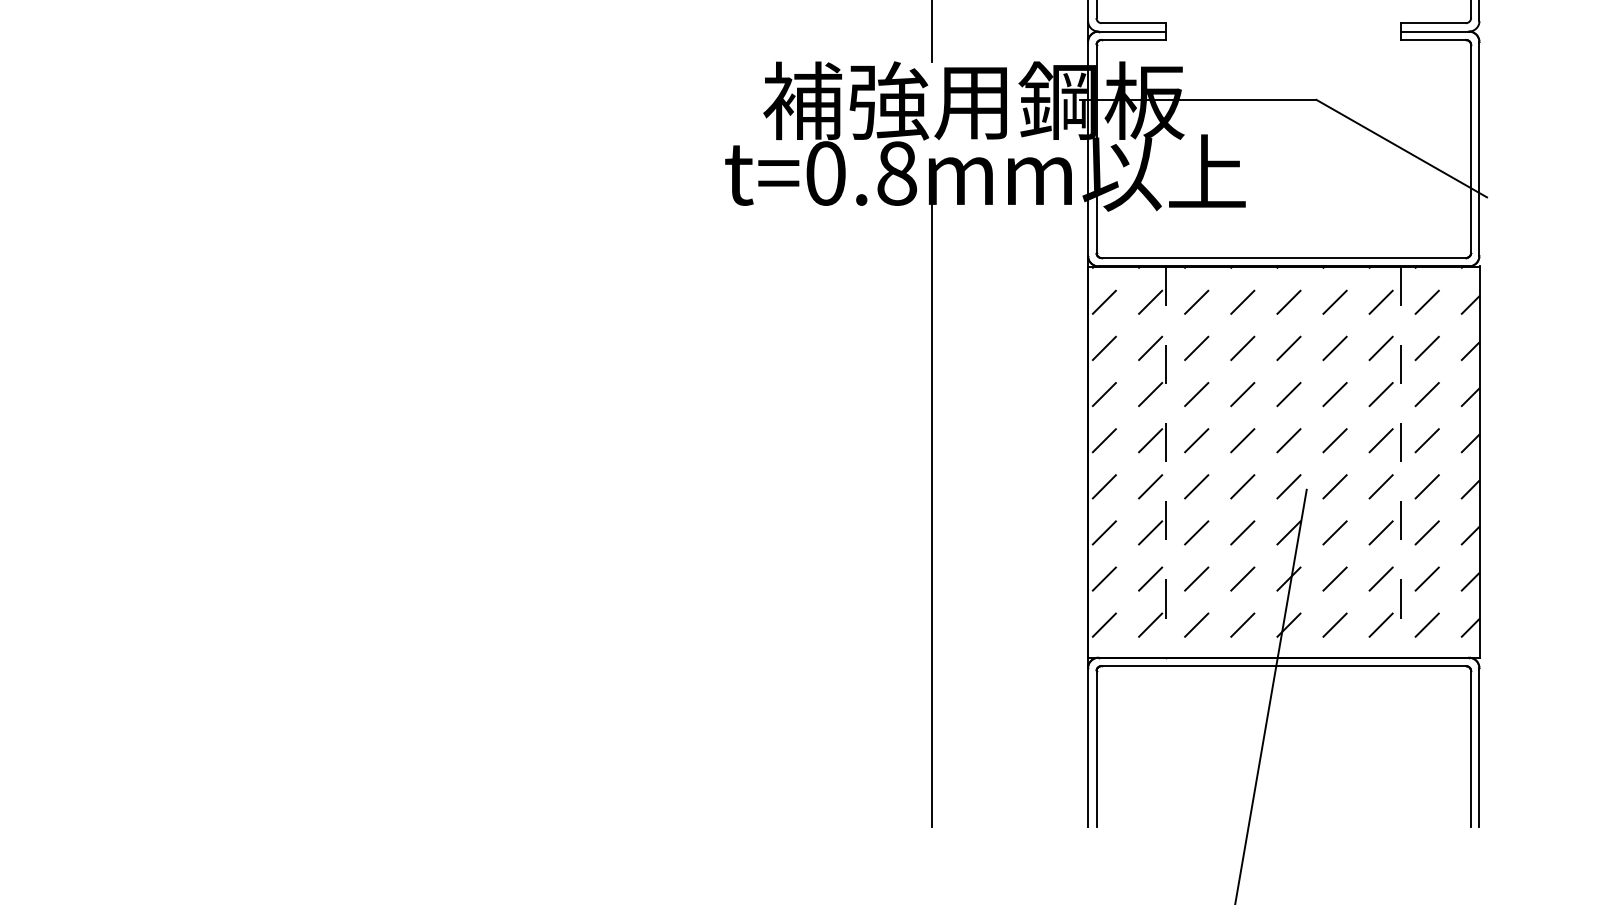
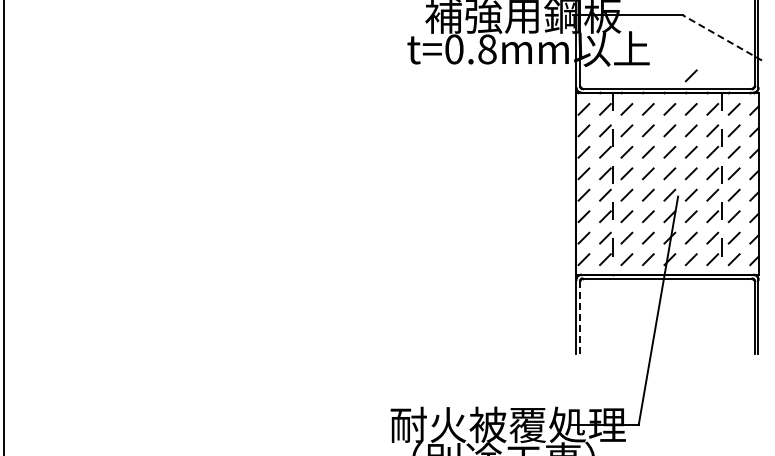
line: (1402, 147) -> (722, 37), solid -> dashed
line: (1333, 229) -> (690, 75), added
line: (931, 515) -> (503, 208), removed
line: (1096, 749) -> (580, 317), solid -> dashed

